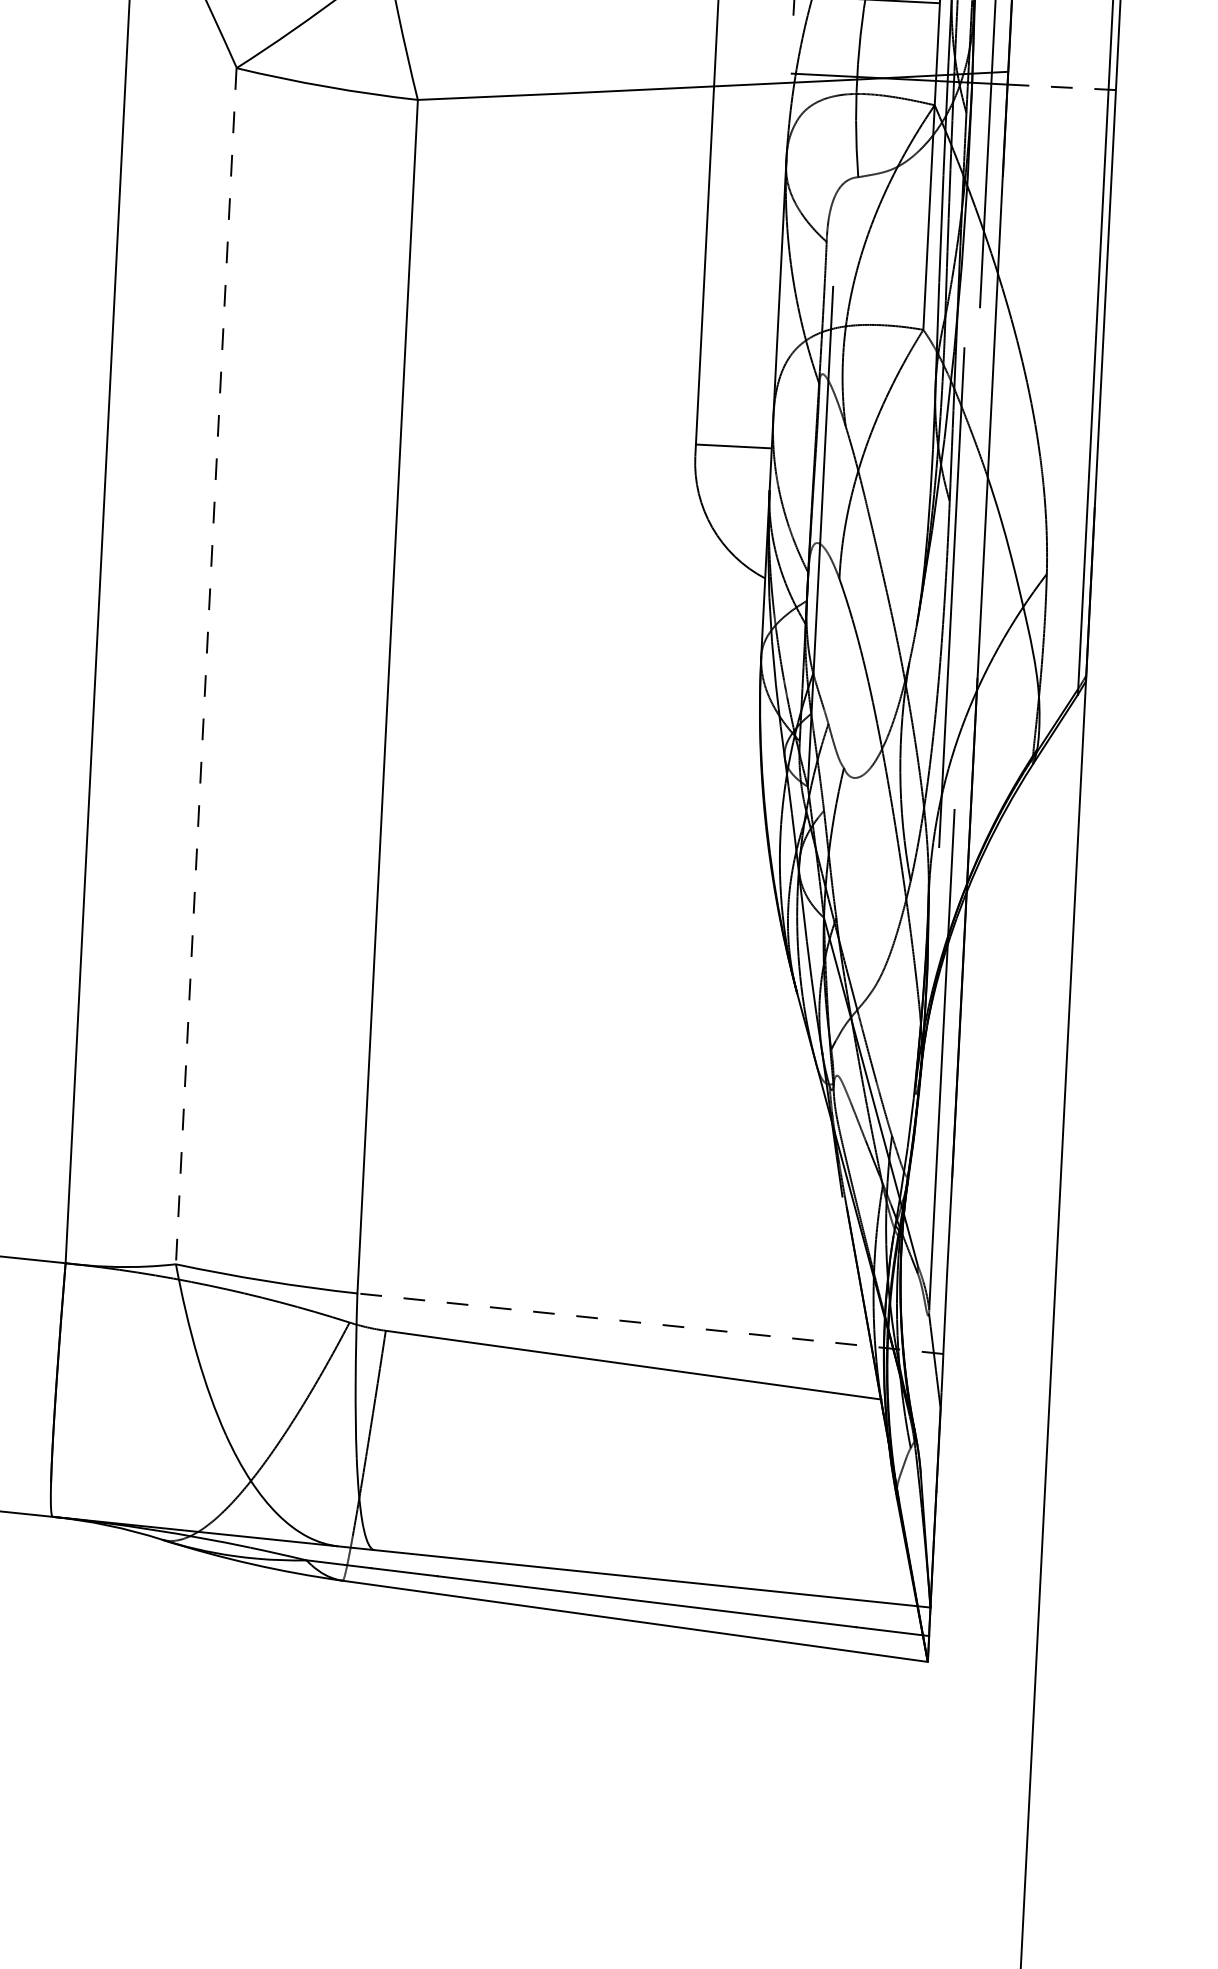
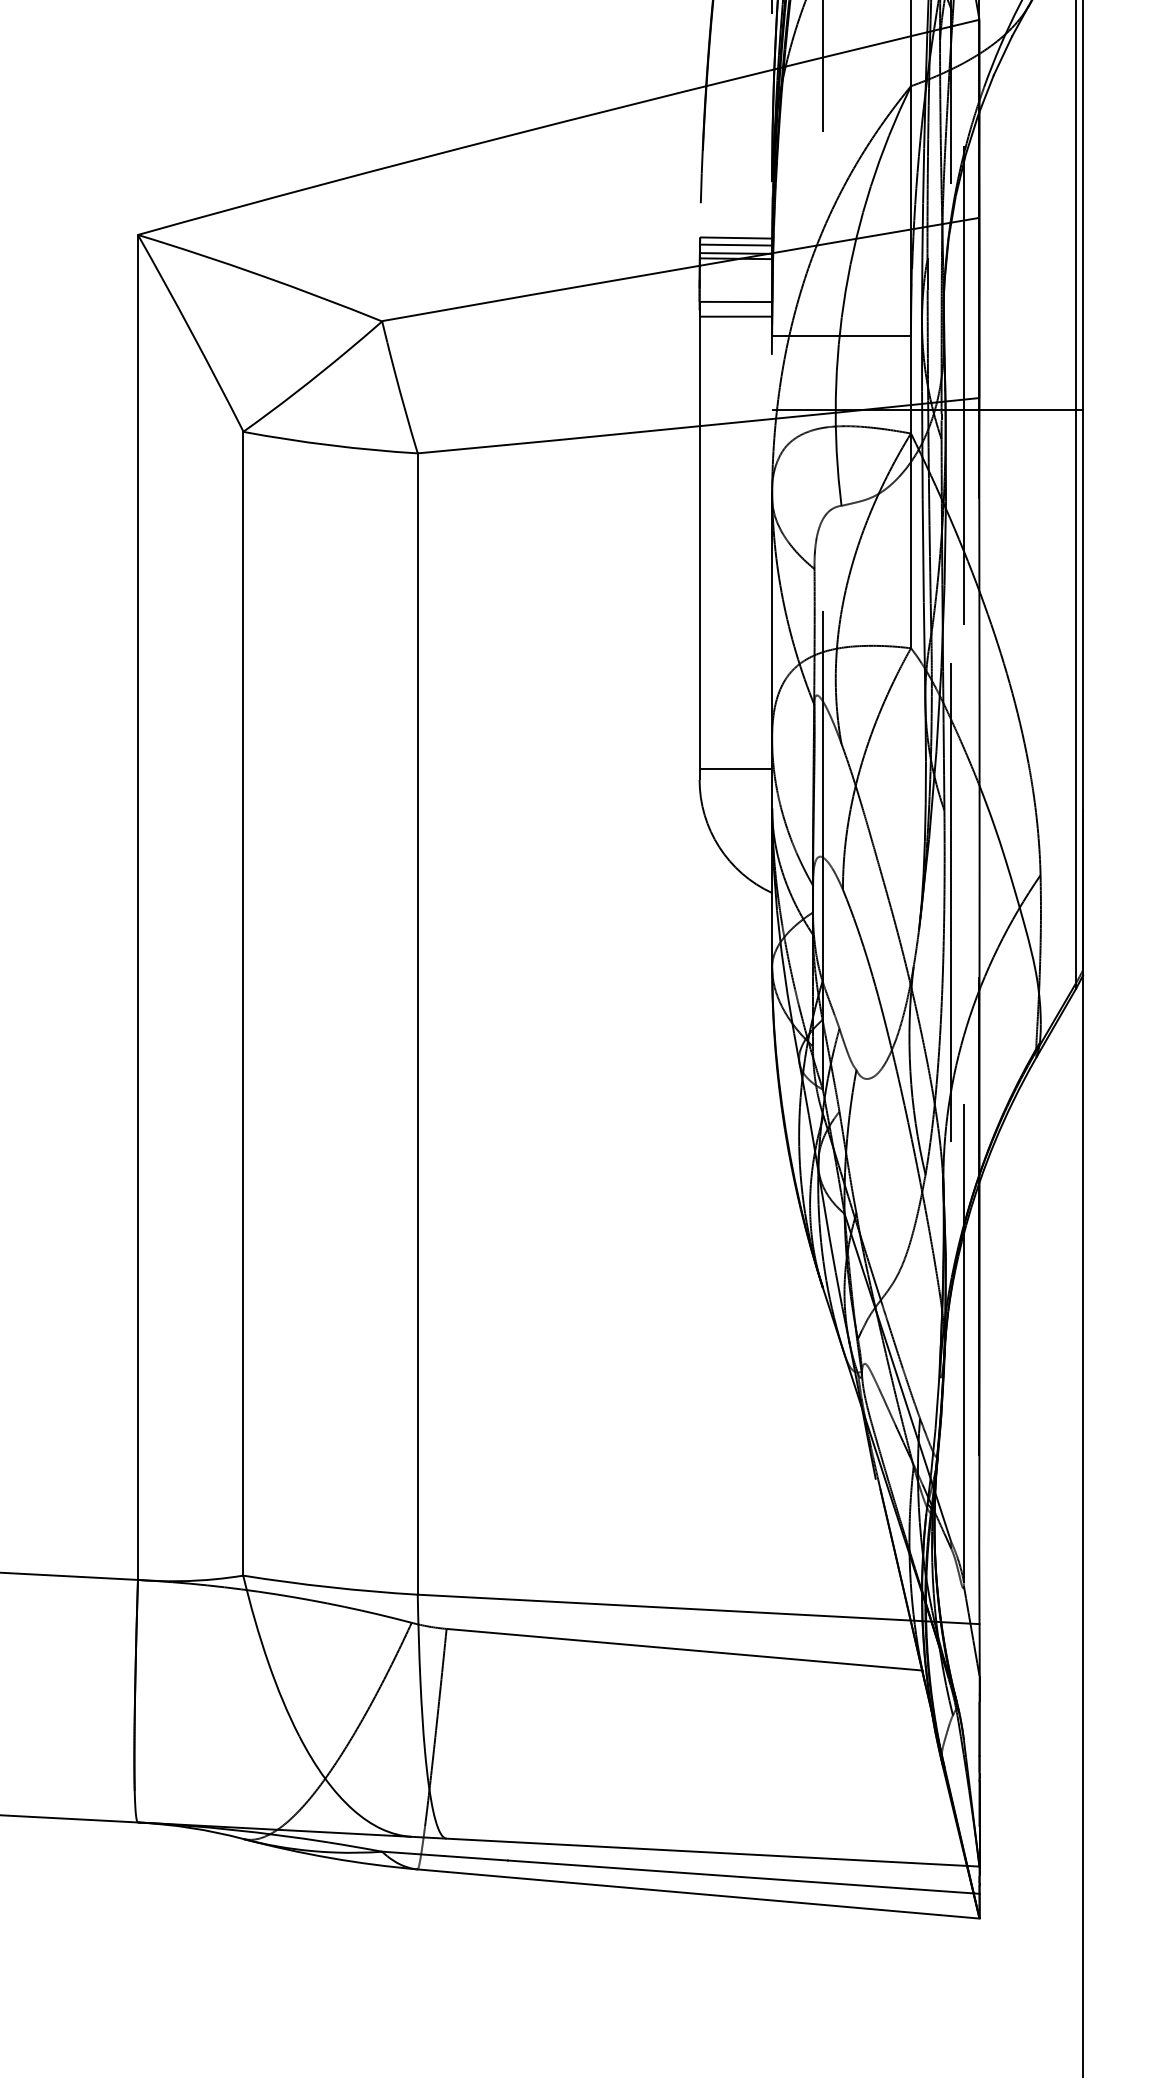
line: (1061, 87) -> (1031, 410), dashed -> solid
line: (206, 665) -> (243, 1003), dashed -> solid
line: (650, 1323) -> (698, 1609), dashed -> solid

